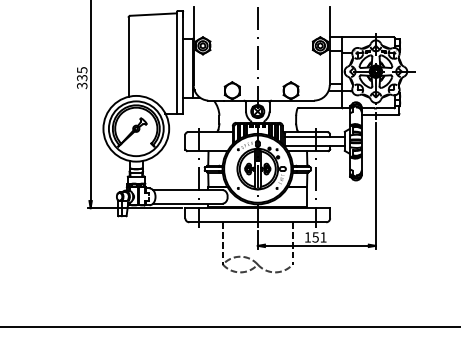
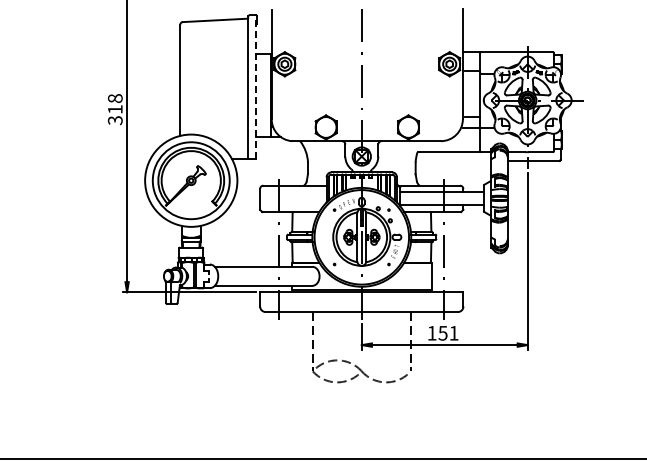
line: (182, 62) -> (256, 87), solid -> dashed
text: (81, 74) -> (114, 104), 335 -> 318

